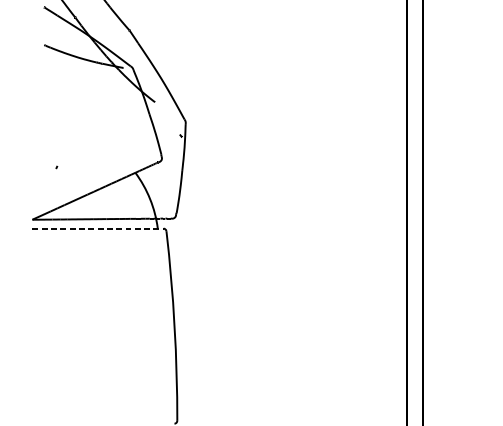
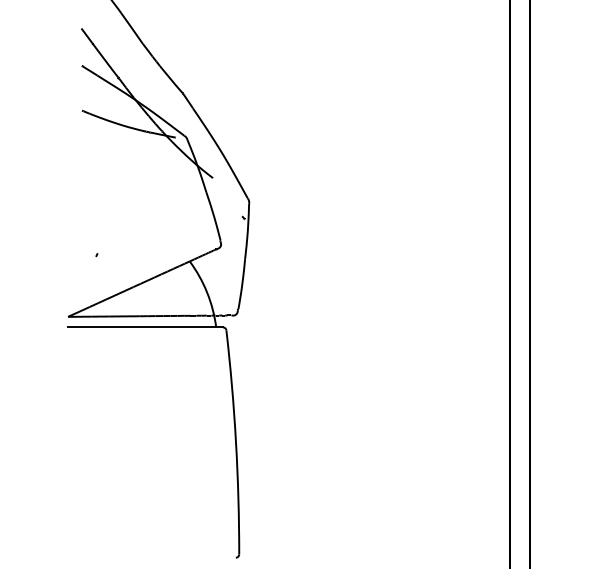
line: (98, 228) -> (146, 327), dashed -> solid

